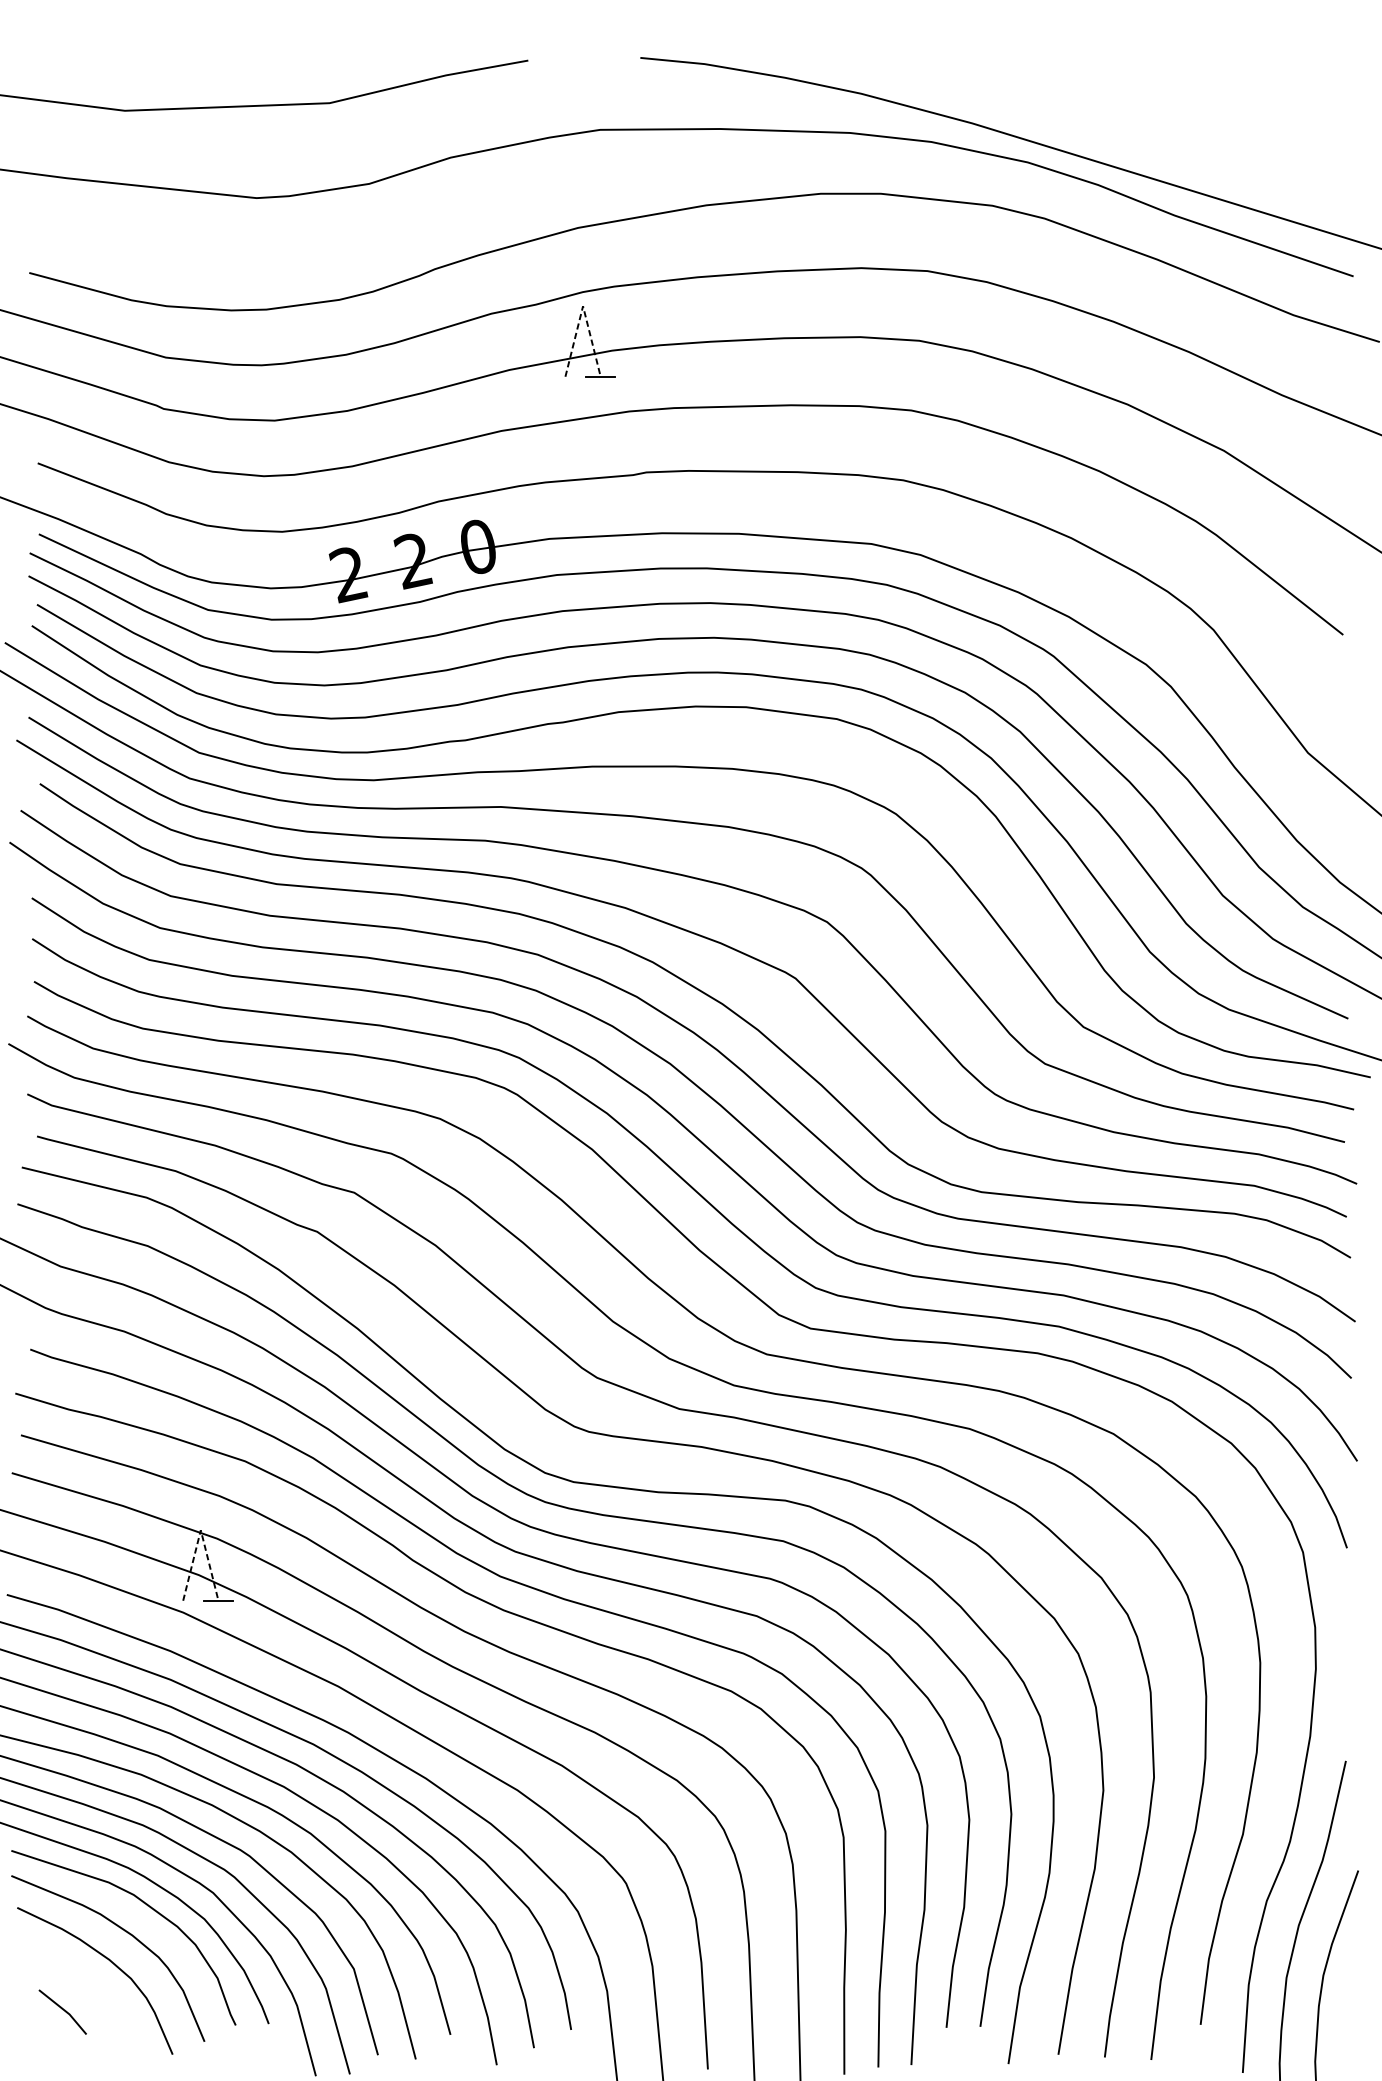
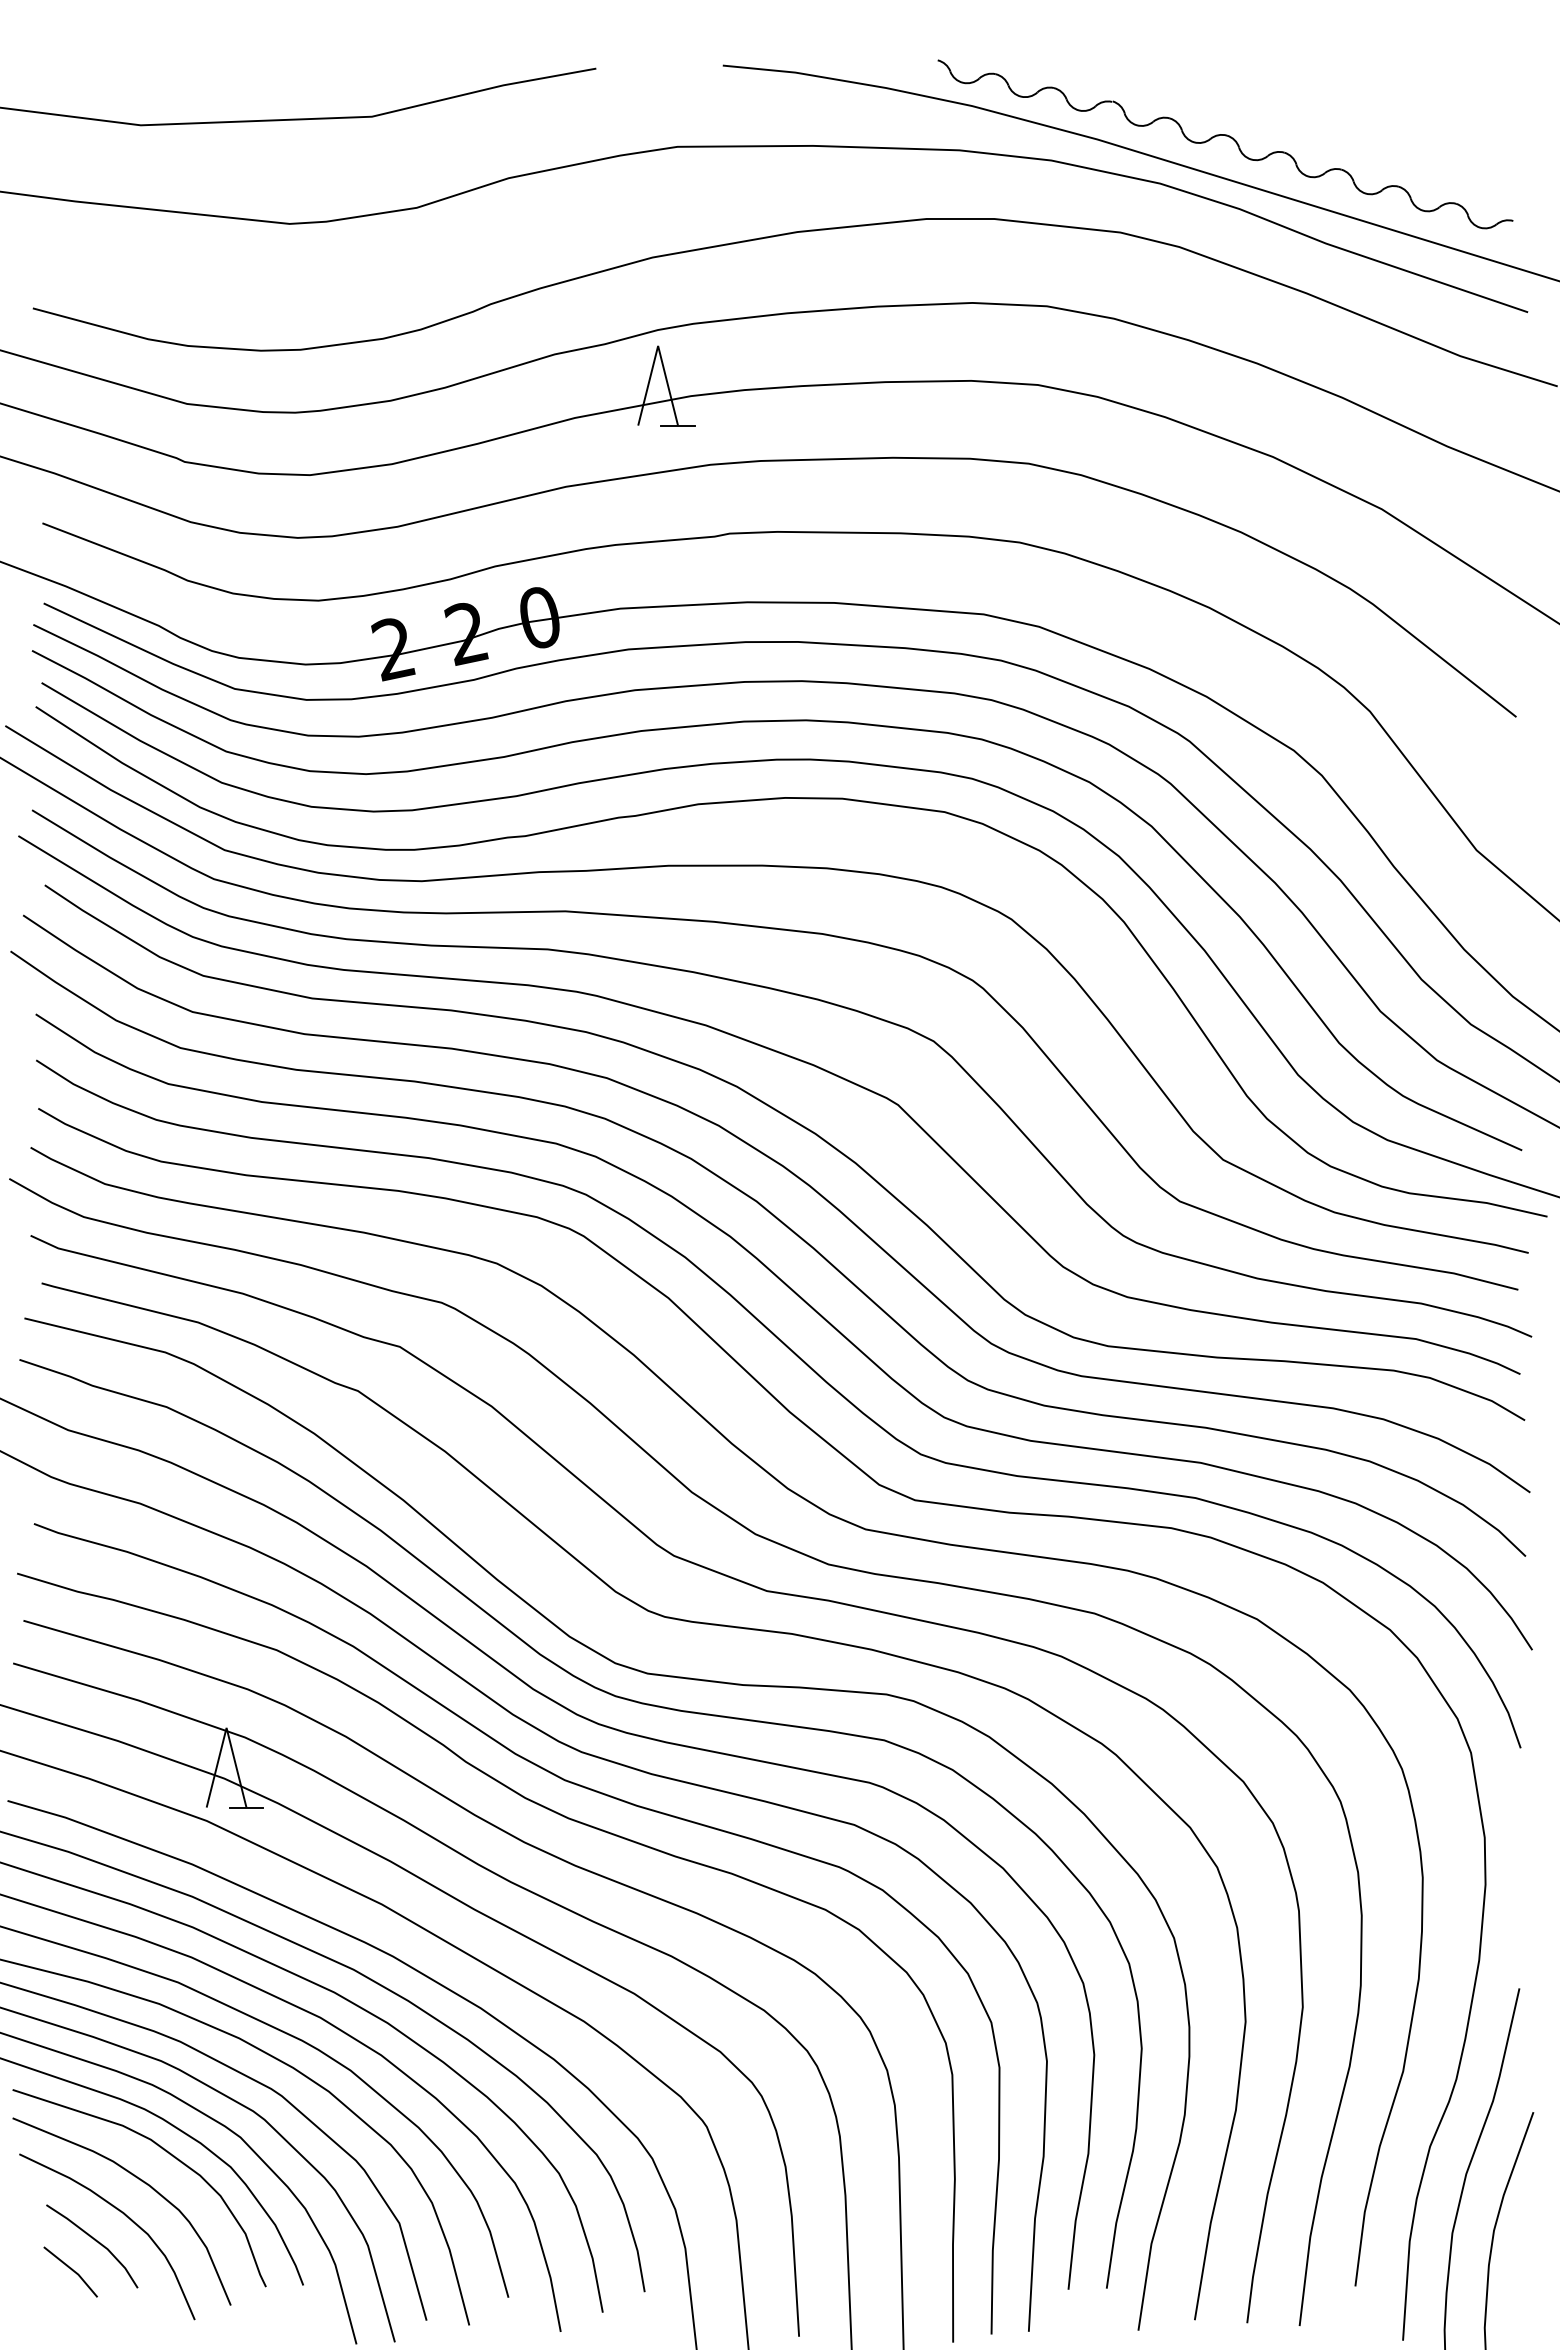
part: (1088, 121) -> (1228, 137), added
line: (583, 305) -> (658, 345), dashed -> solid
line: (200, 1529) -> (226, 1727), dashed -> solid
line: (84, 1985) -> (95, 2241), added

